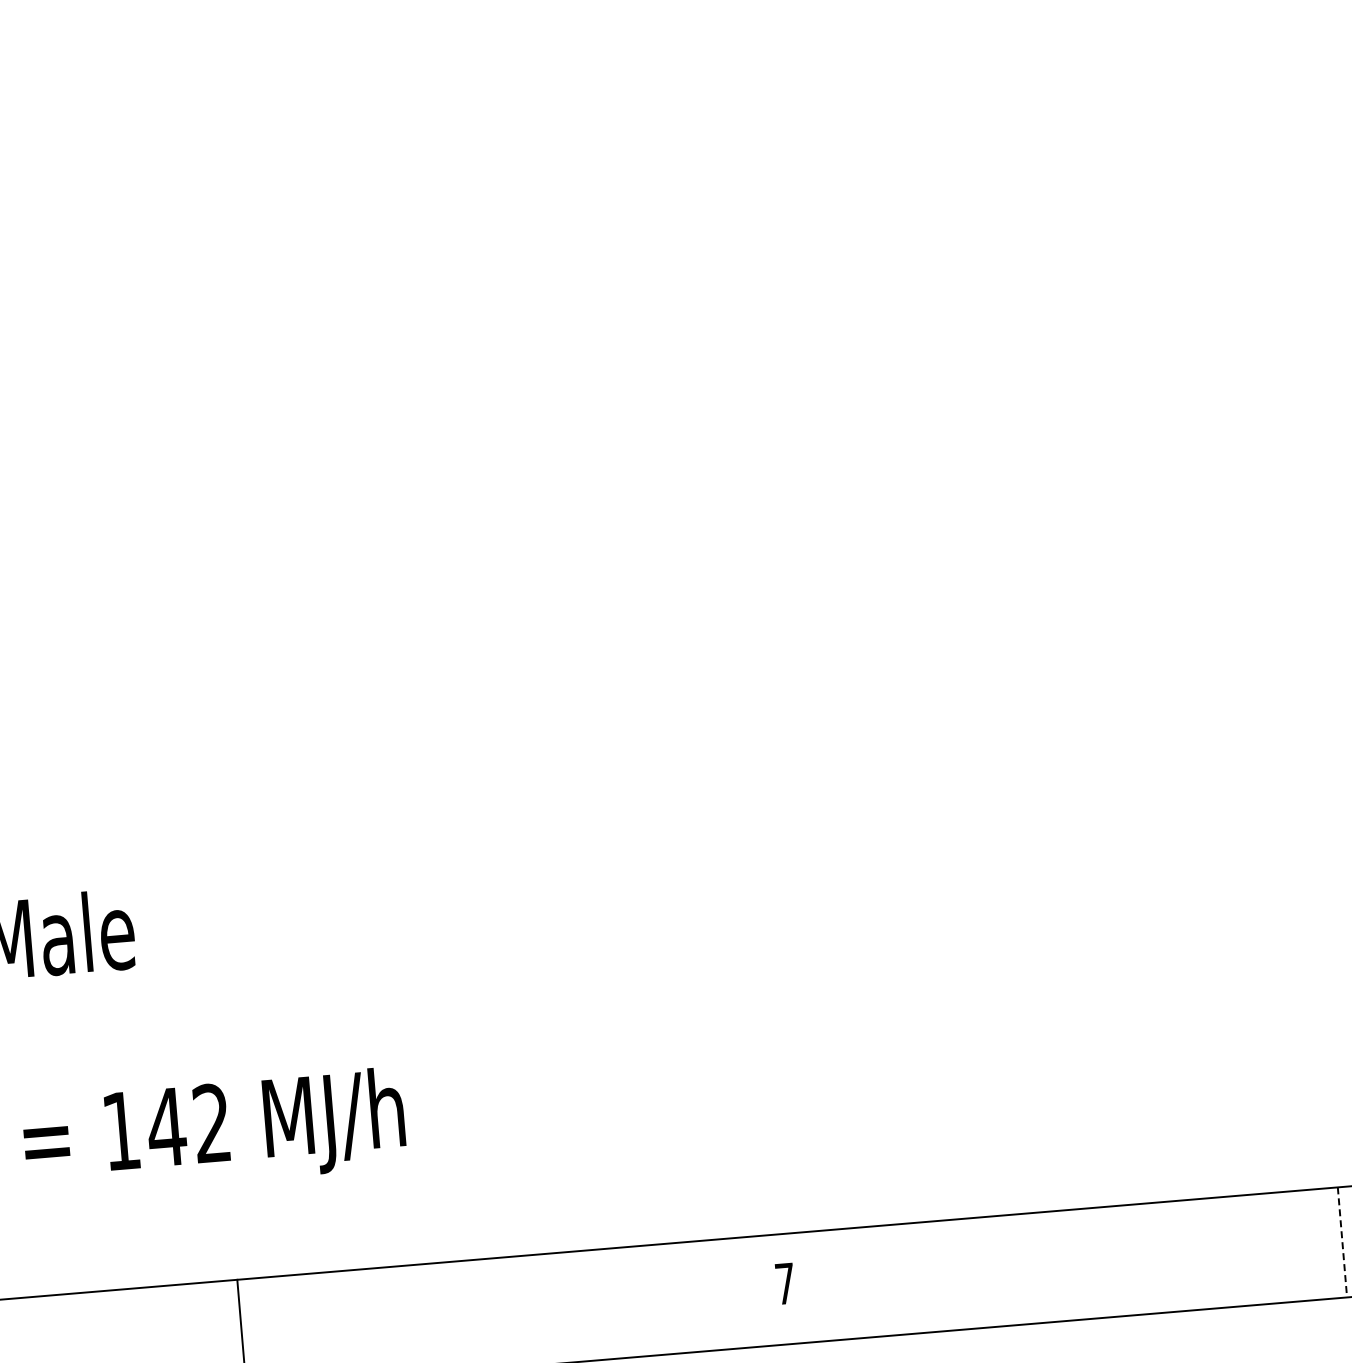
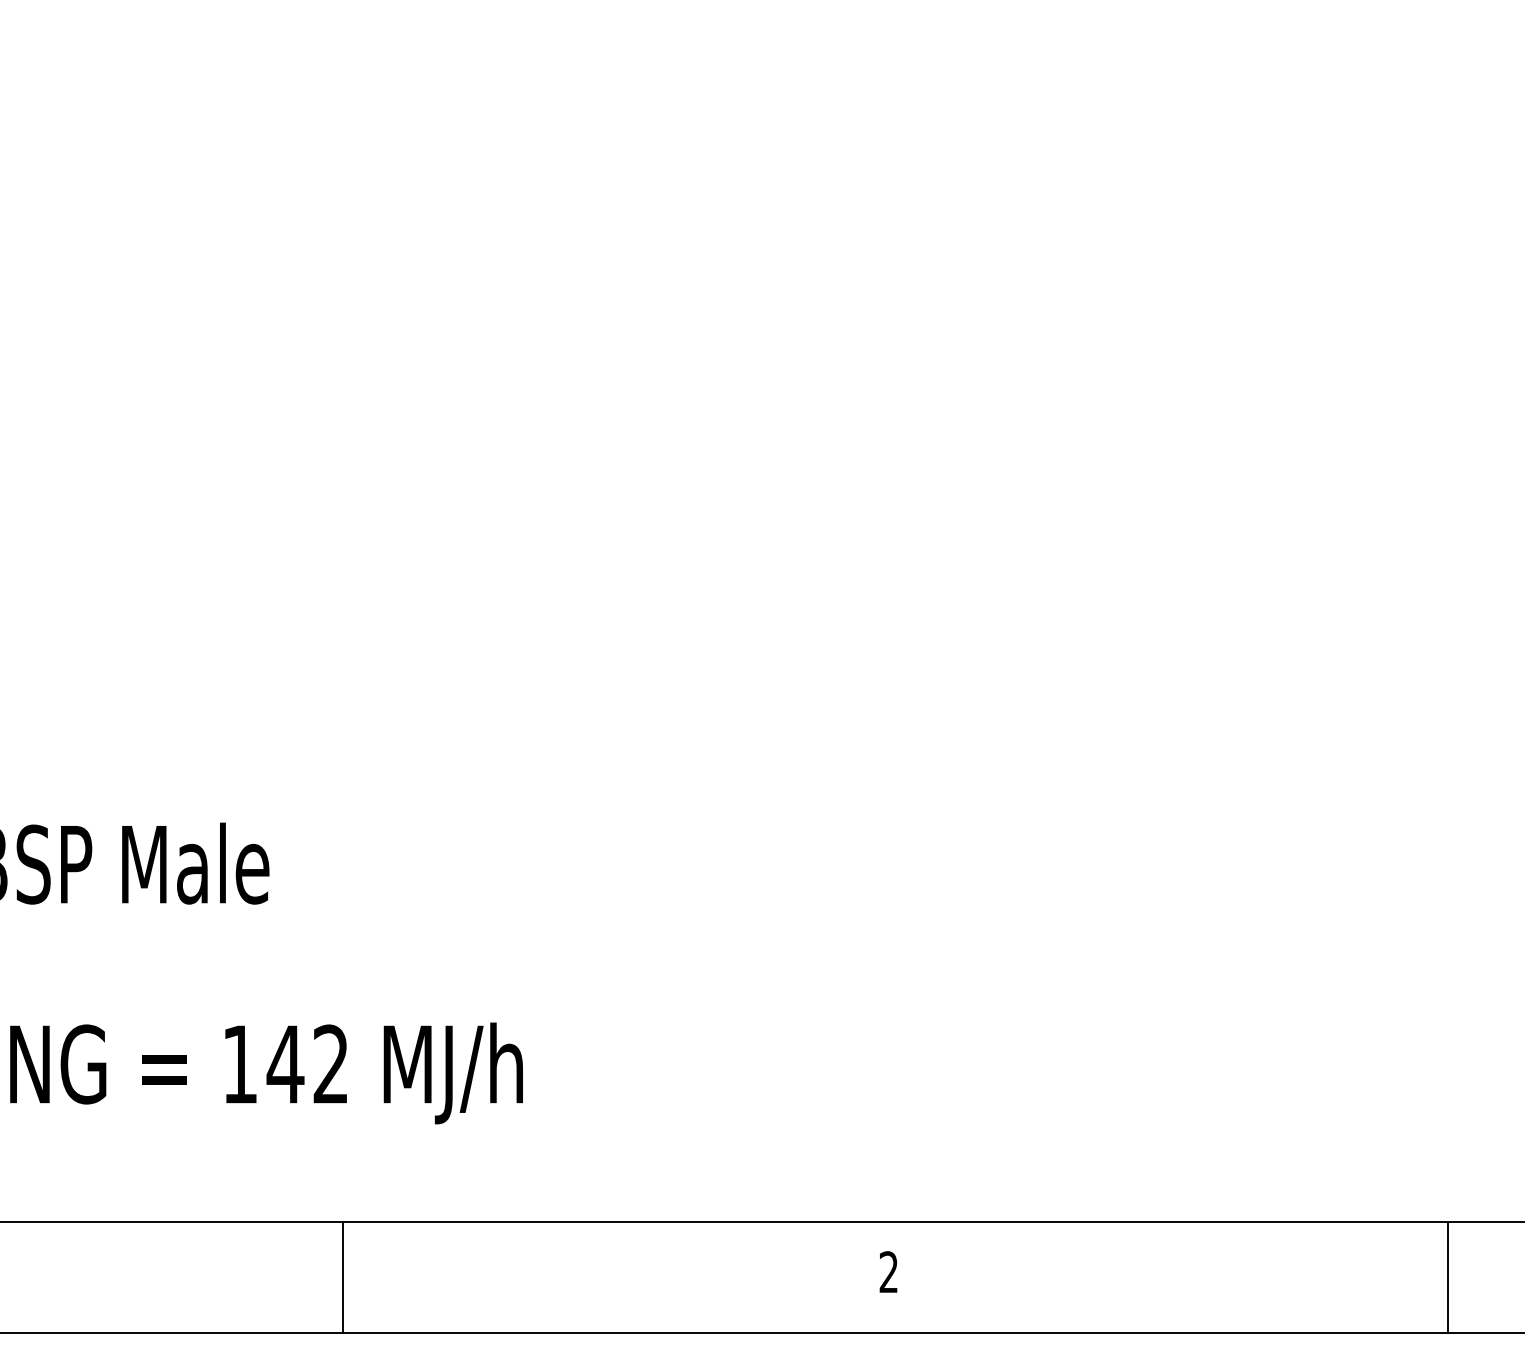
line: (1342, 1243) -> (1447, 1278), dashed -> solid
text: (784, 1283) -> (888, 1271), 7 -> 2

